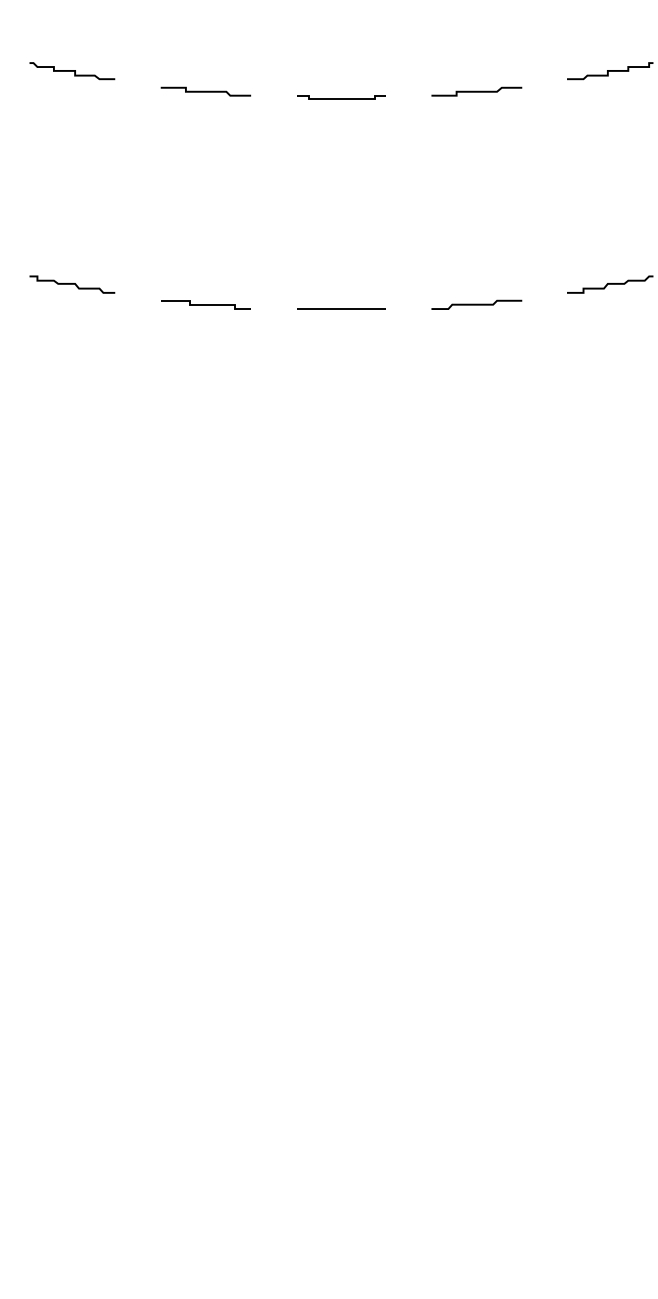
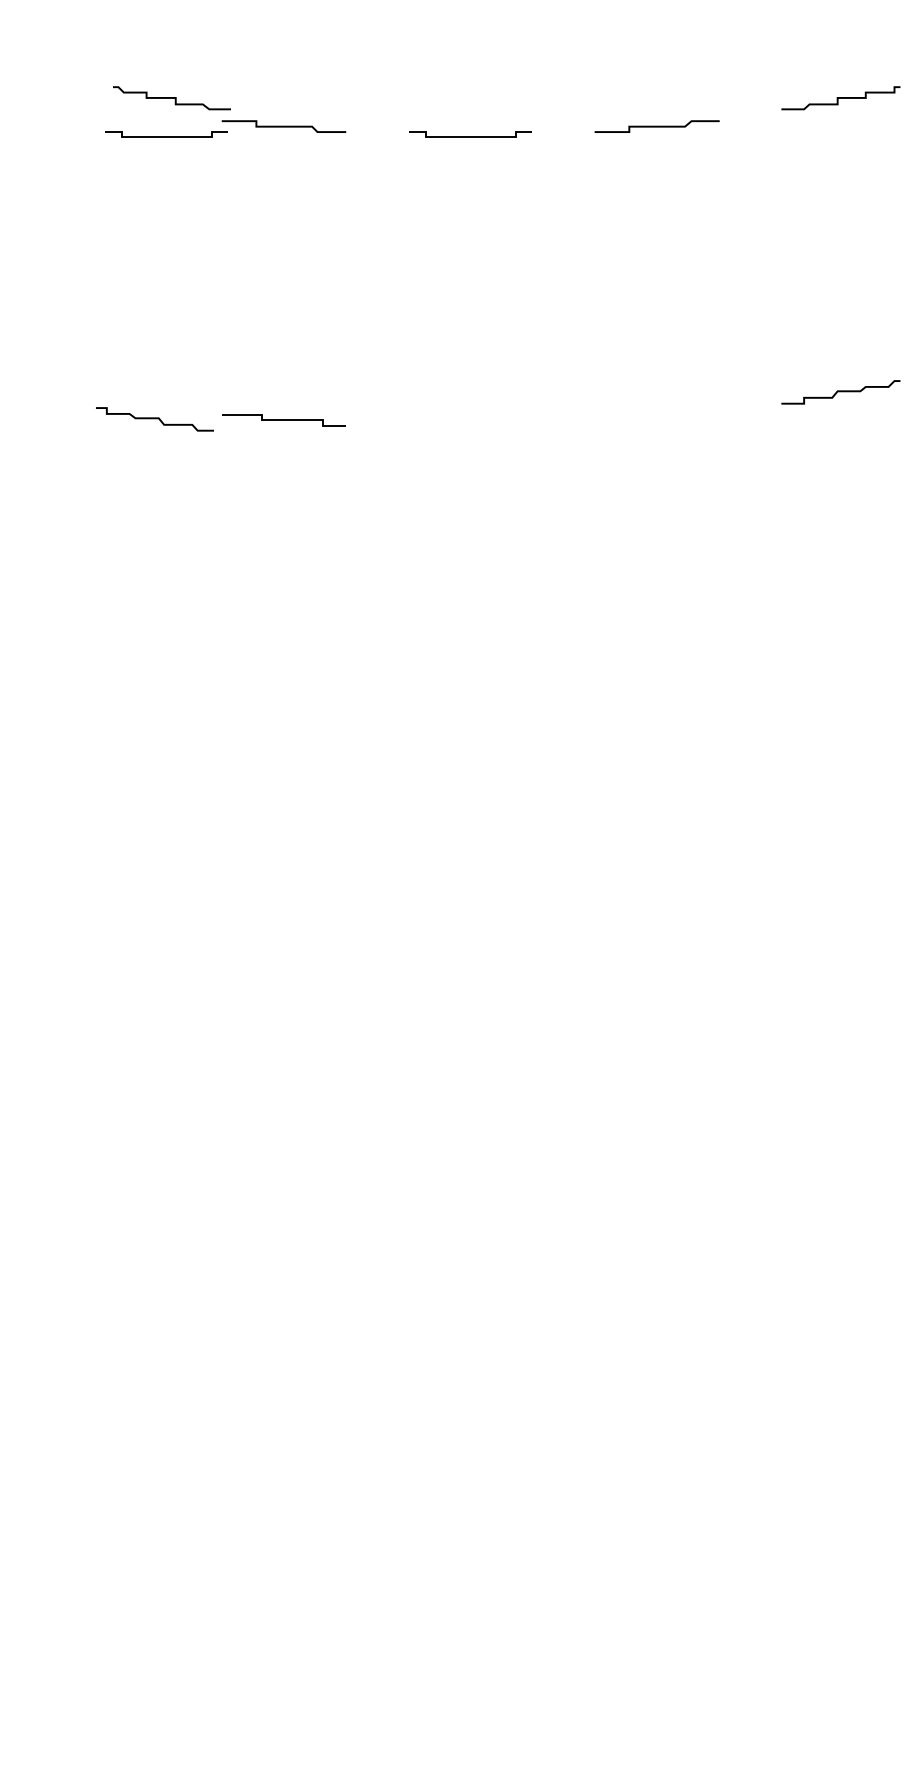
curve: (72, 71) -> (171, 98), moved
curve: (120, 98) -> (166, 136), added
curve: (72, 284) -> (154, 419), moved
curve: (476, 304) -> (656, 419), removed
line: (341, 308) -> (470, 425), removed

